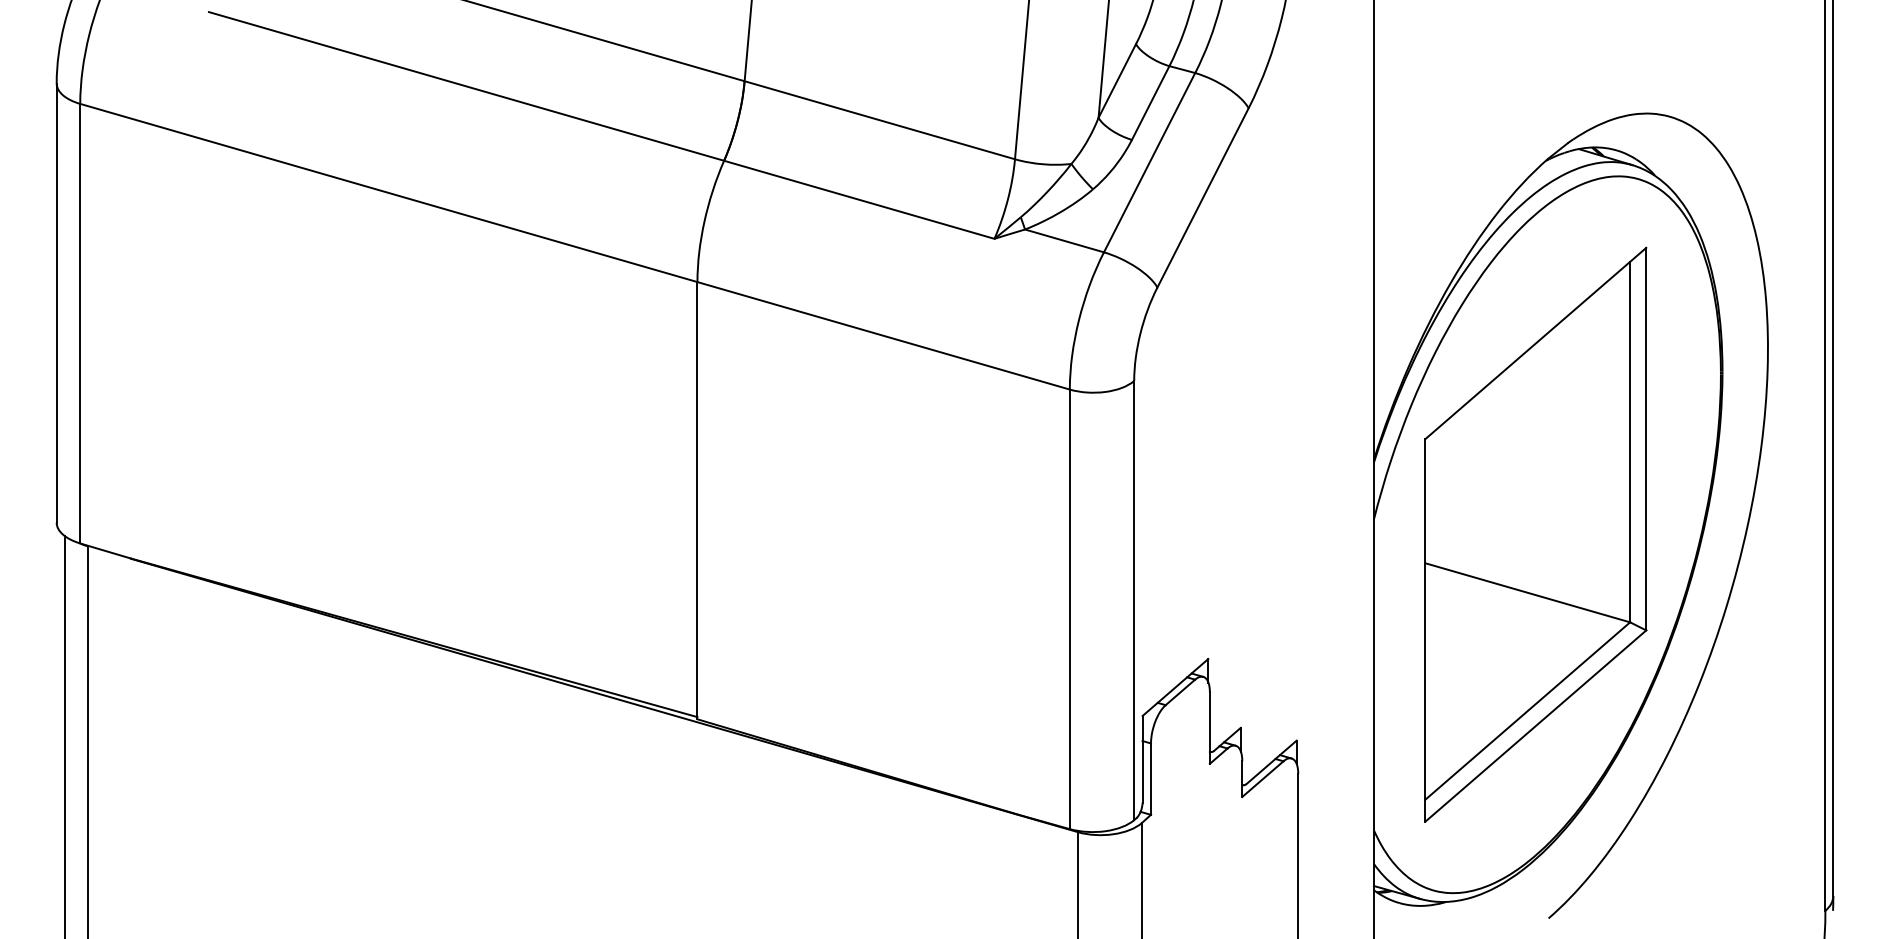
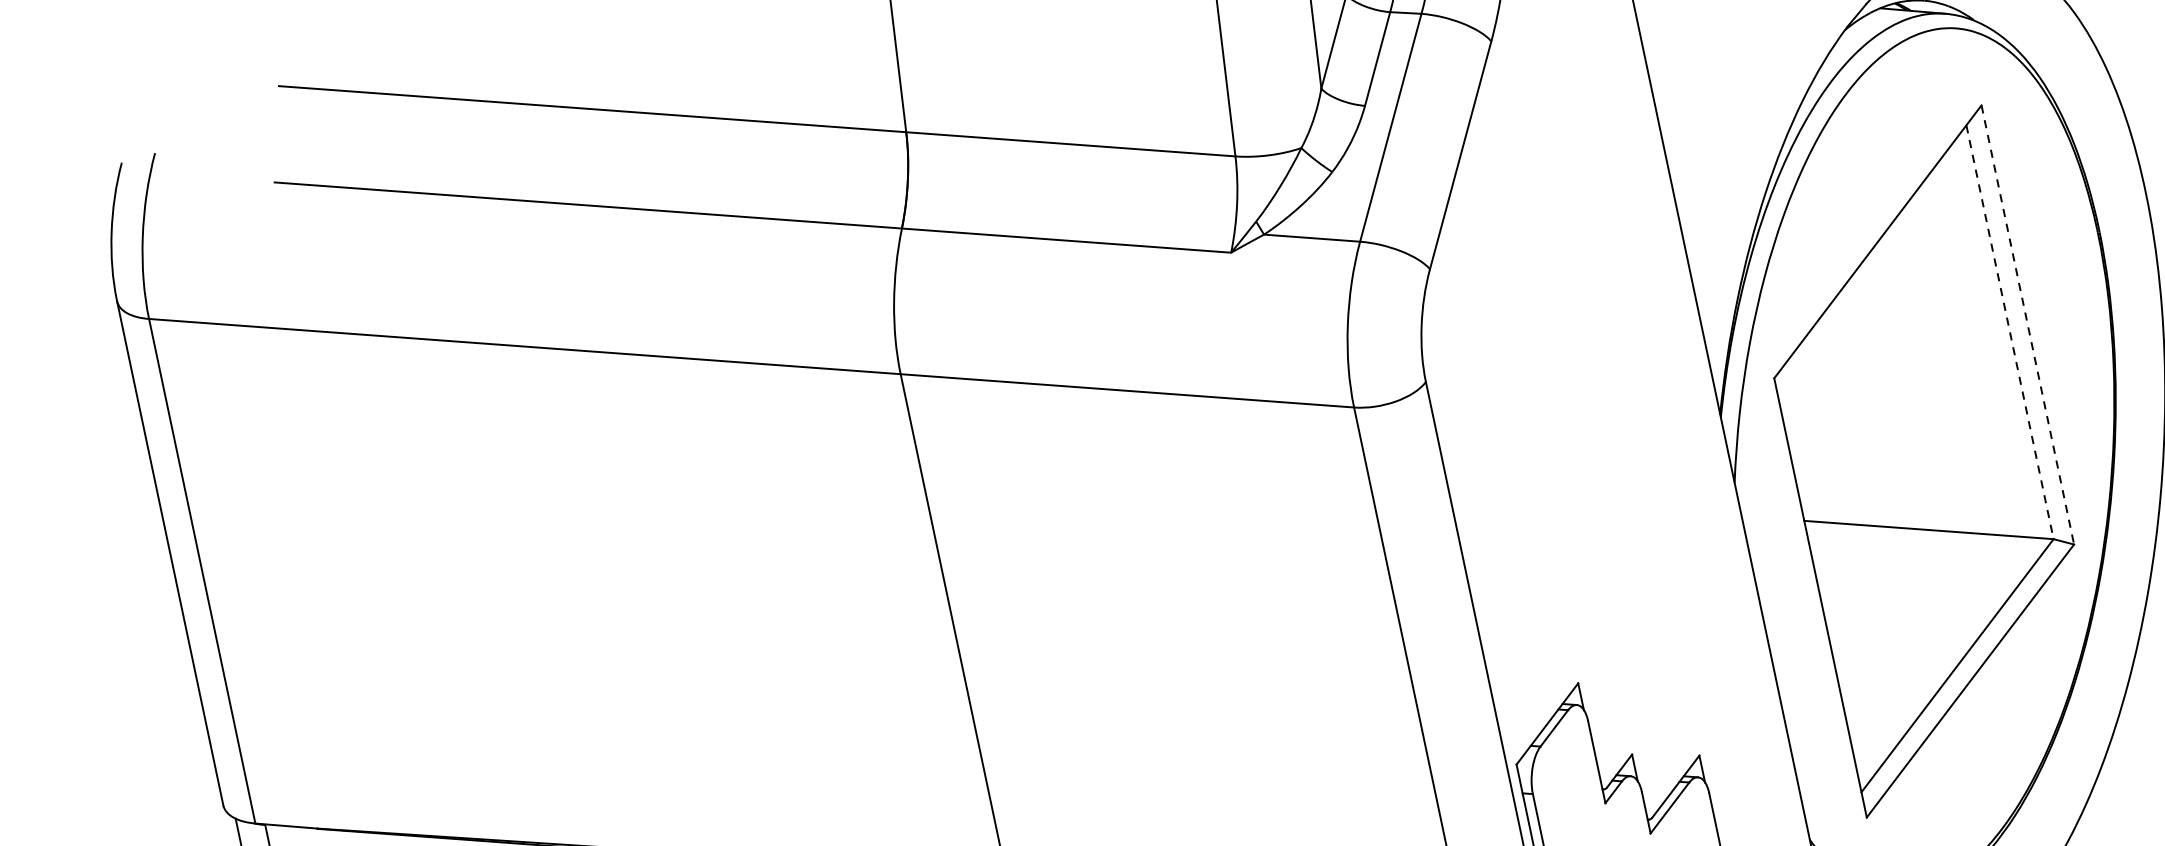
line: (1646, 439) -> (2028, 325), solid -> dashed
line: (1630, 442) -> (2010, 332), solid -> dashed

